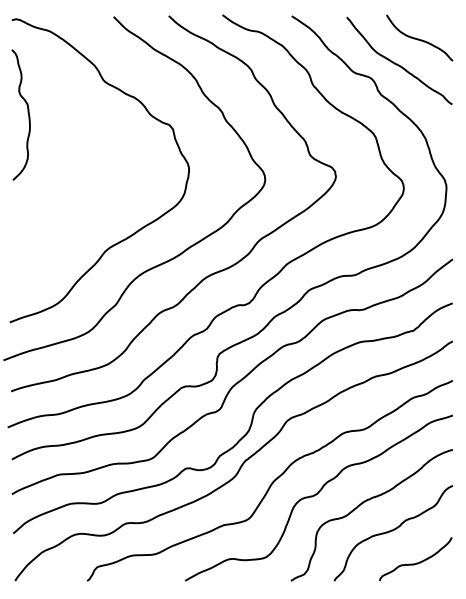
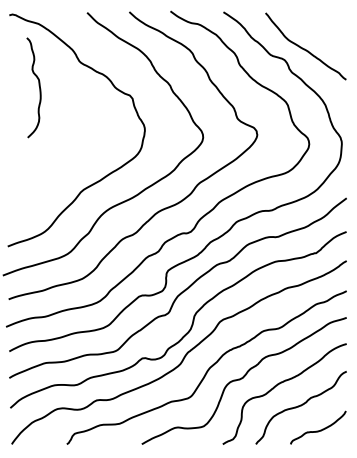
curve: (418, 38) -> (320, 29), removed
curve: (27, 112) -> (38, 85), moved

